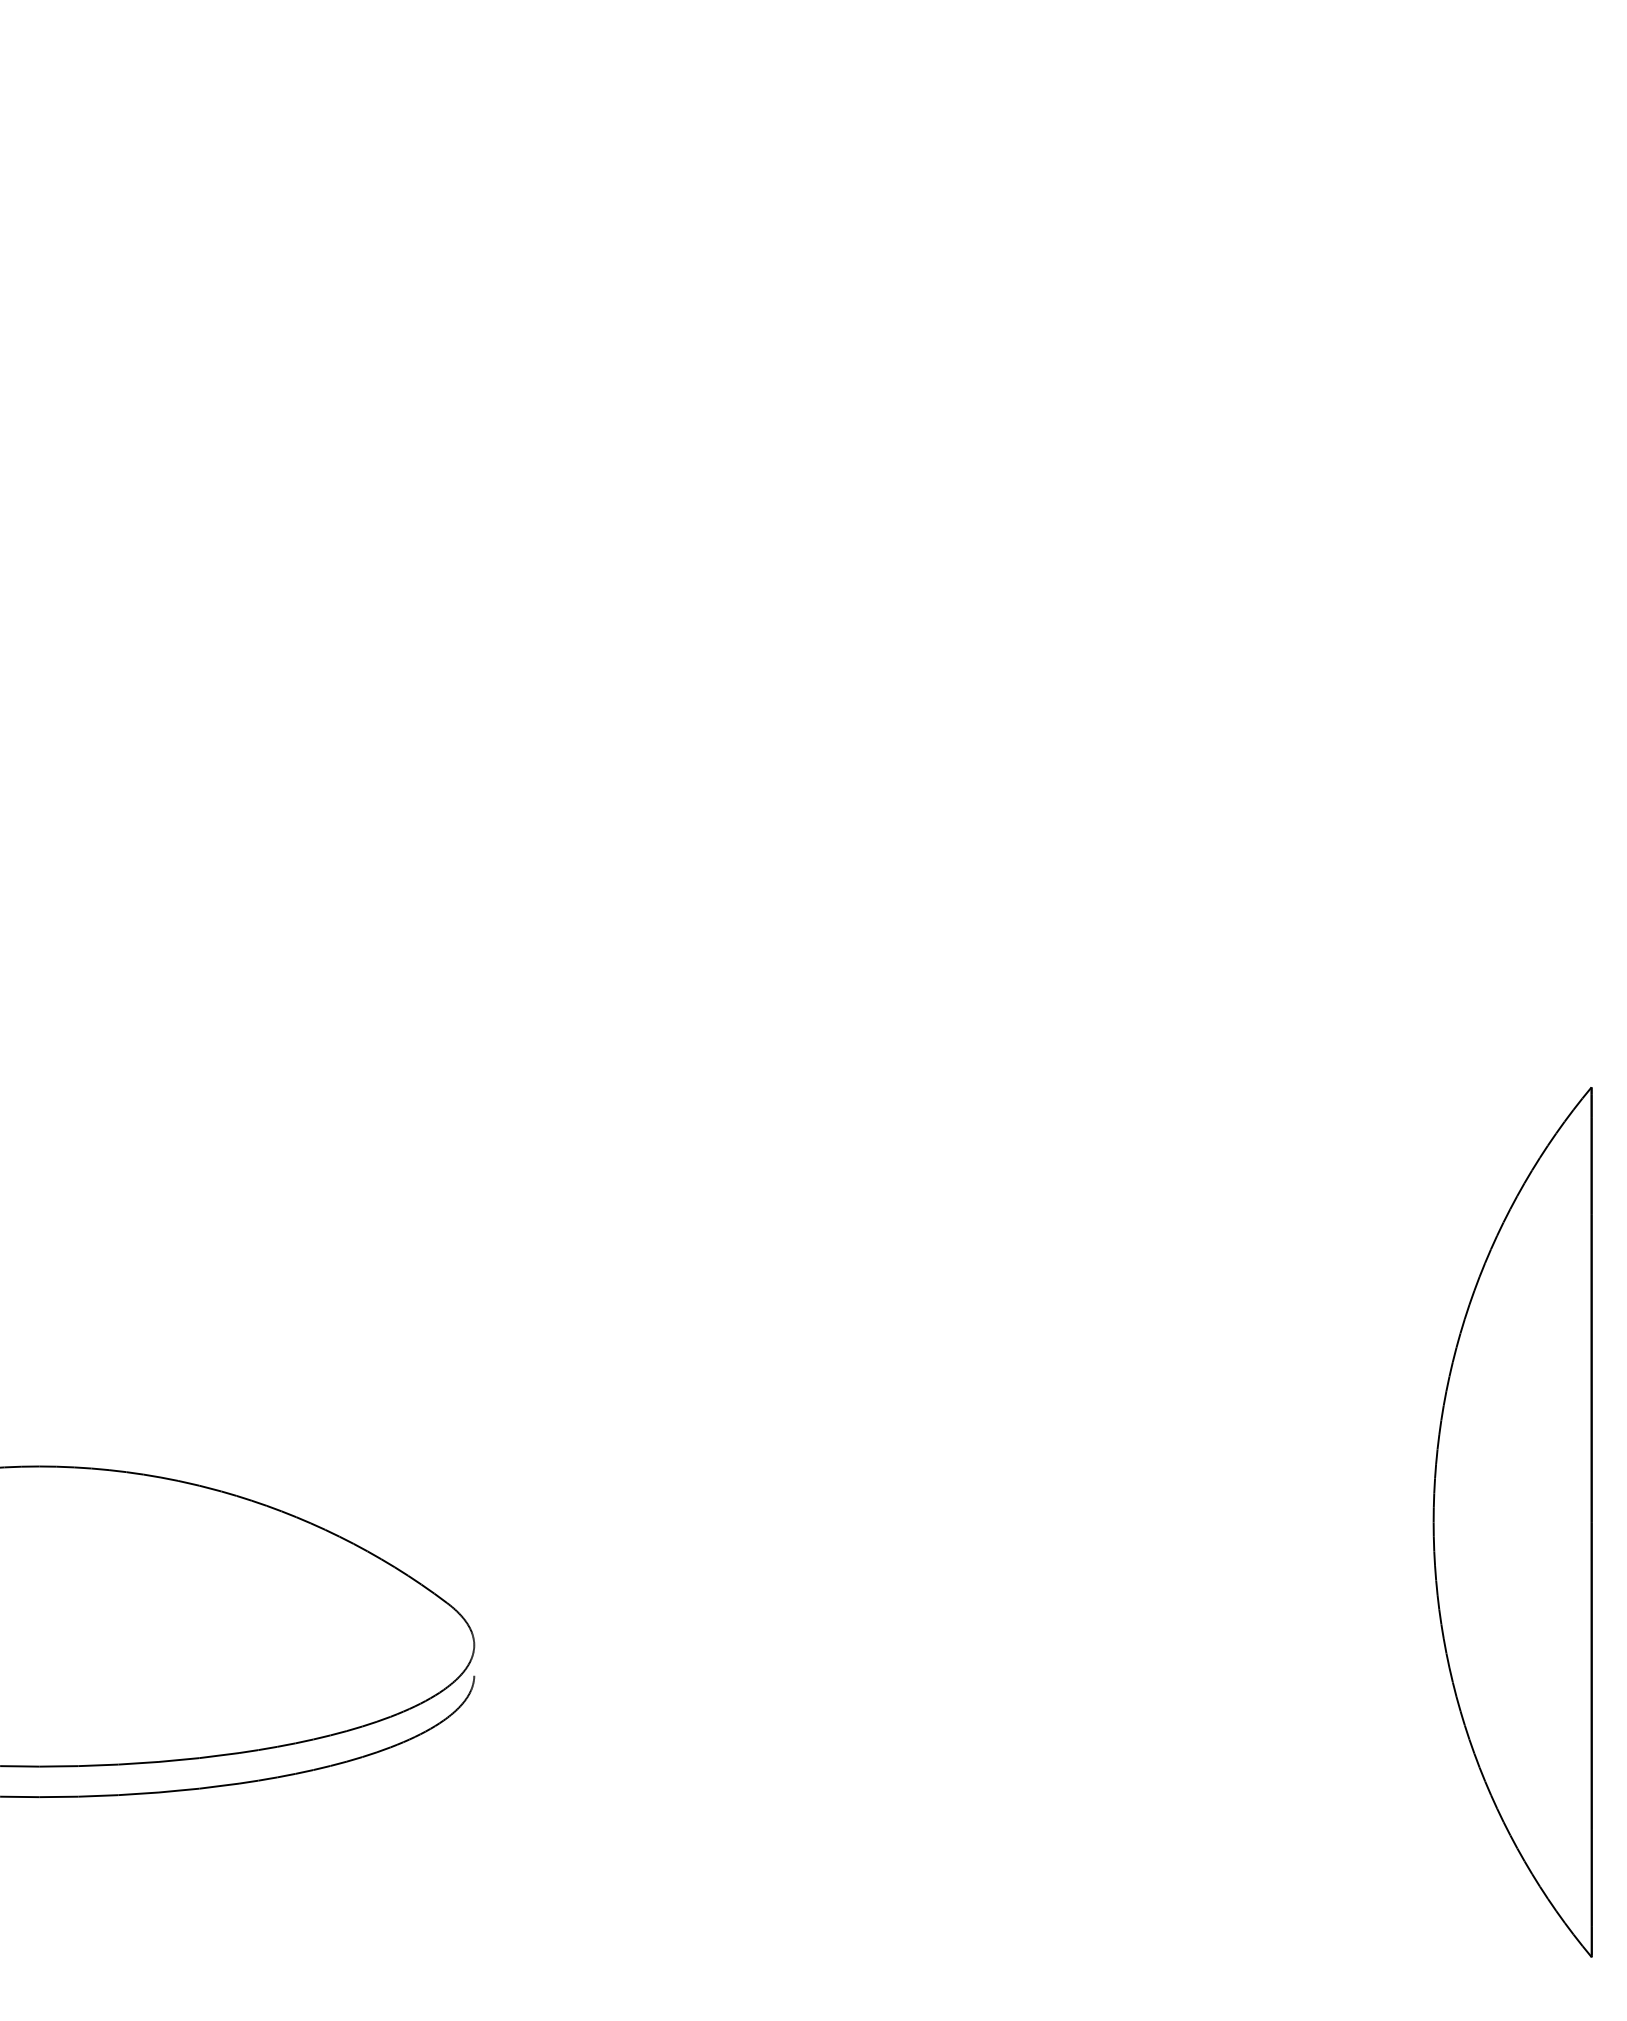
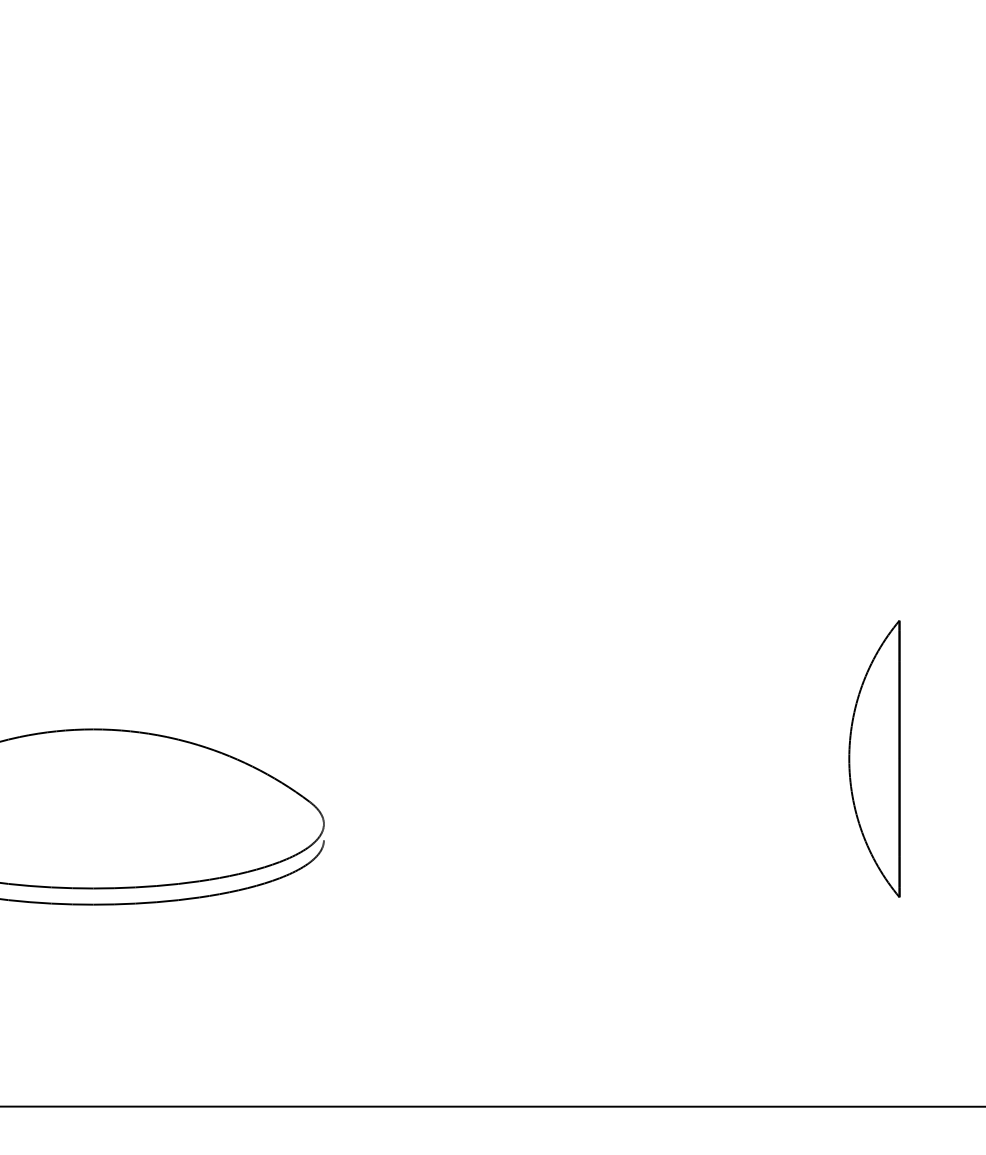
part: (1512, 1521) -> (874, 758), size x0.6

